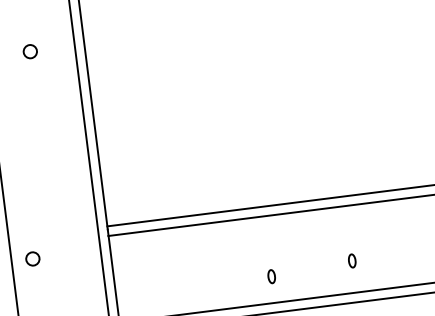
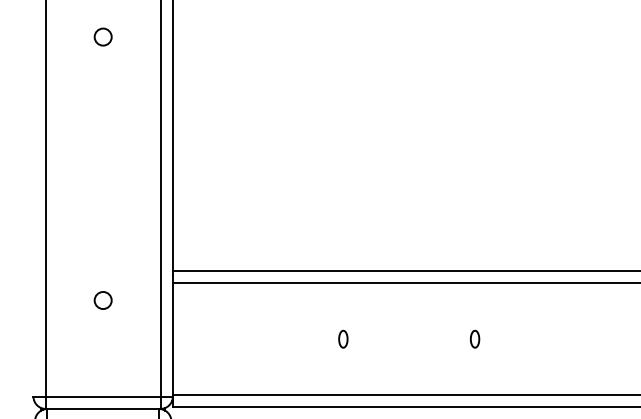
circle: (32, 259) -> (102, 300), moved
part: (351, 260) -> (474, 338), moved
part: (271, 276) -> (343, 338), moved

